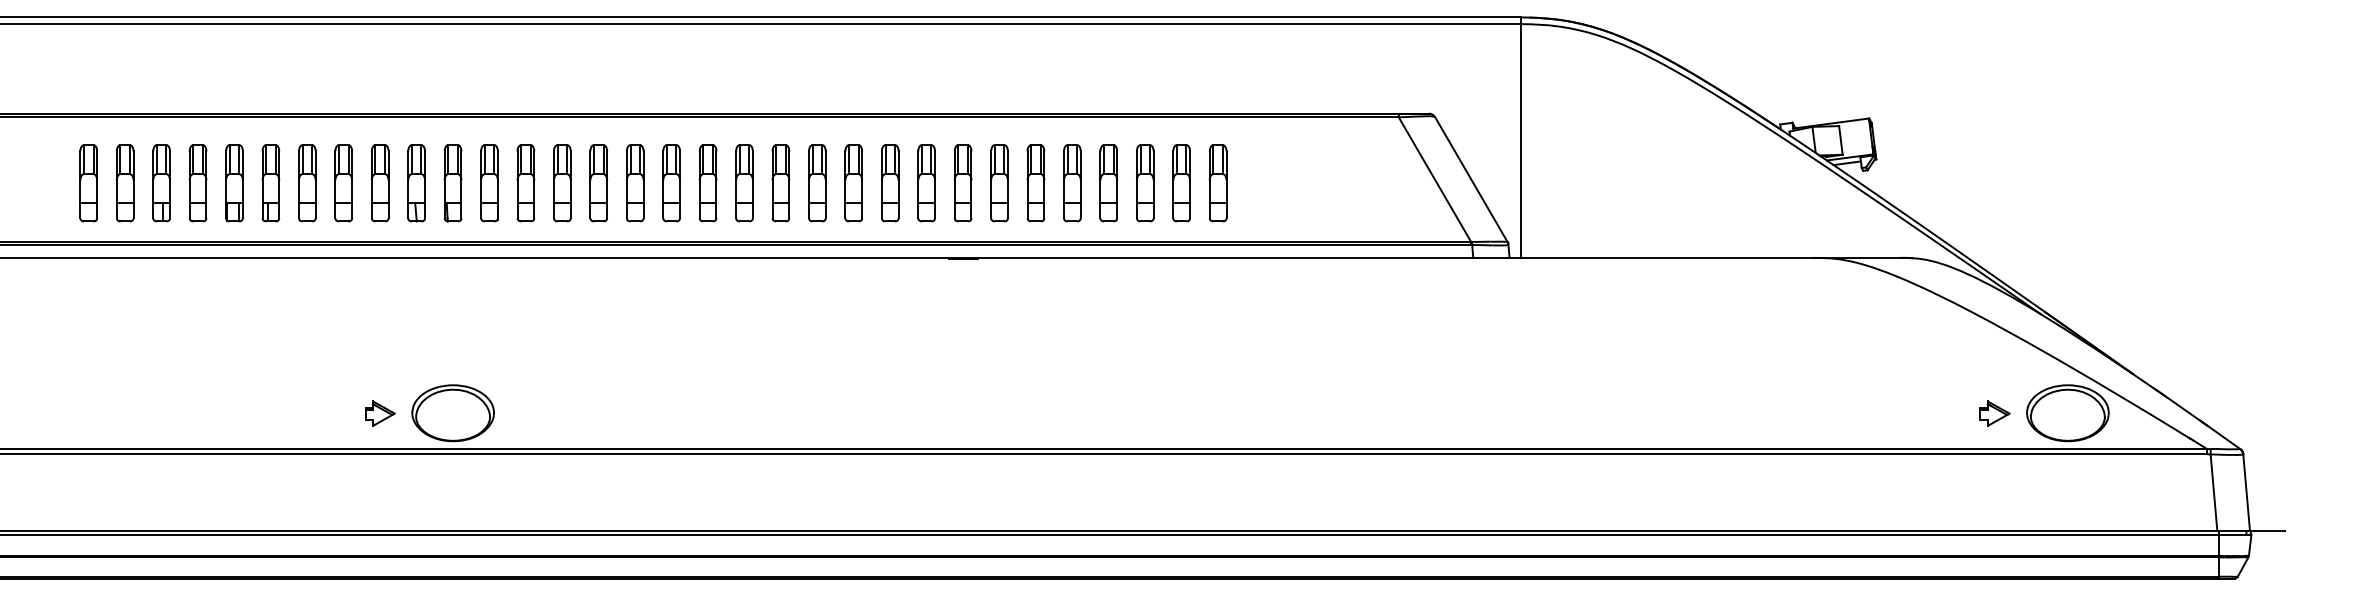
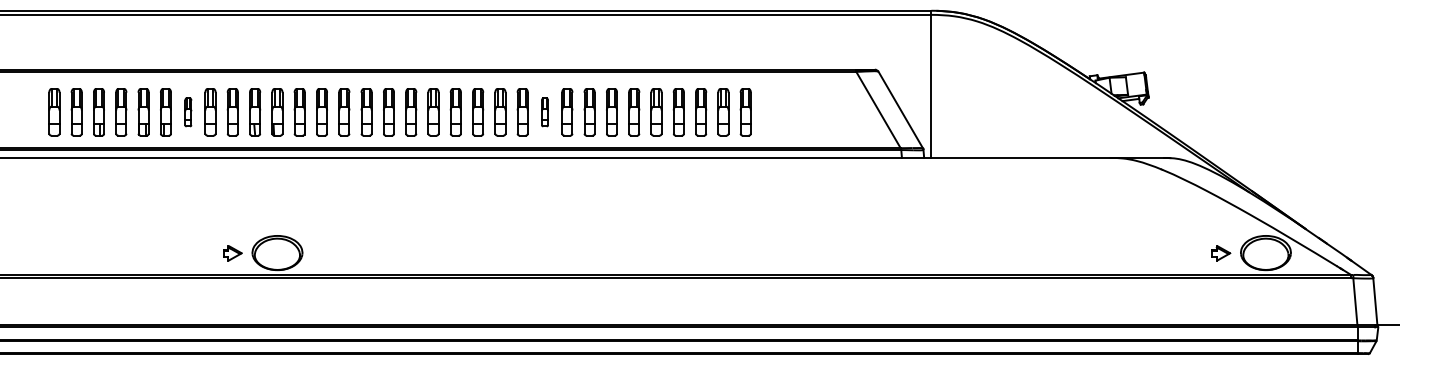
part: (307, 183) -> (188, 112), size x0.6
part: (889, 183) -> (544, 112), size x0.6

